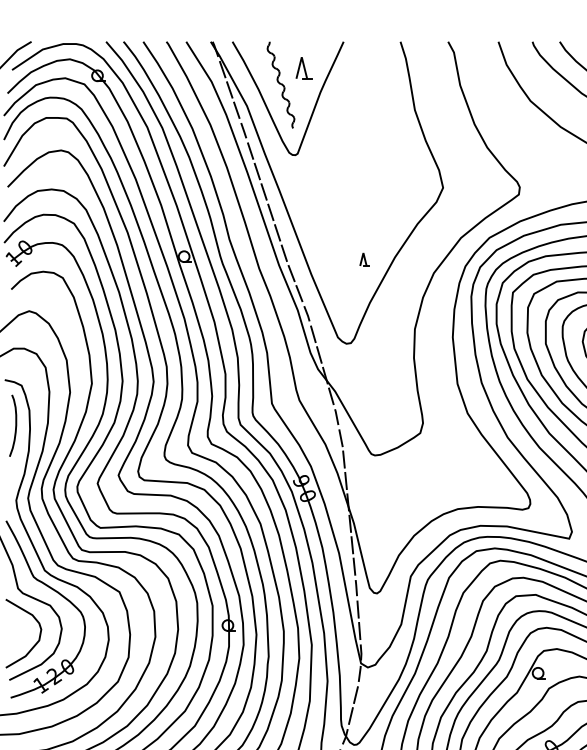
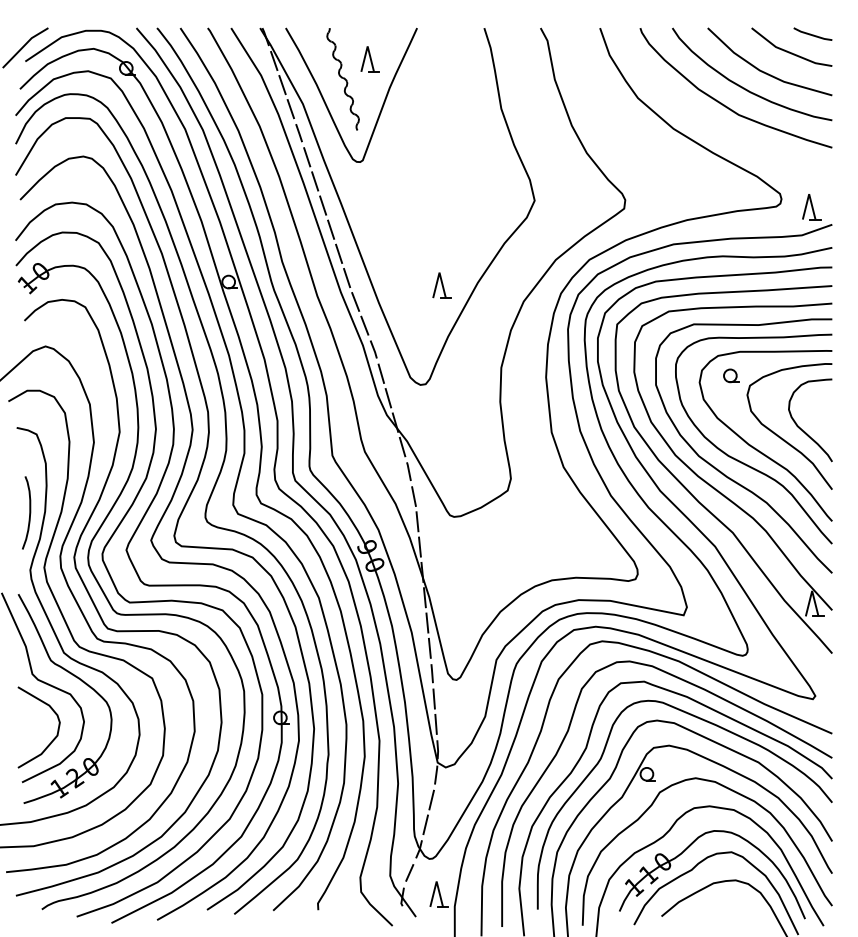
part: (364, 259) -> (441, 285), size x1.67
curve: (15, 425) -> (29, 512), moved

